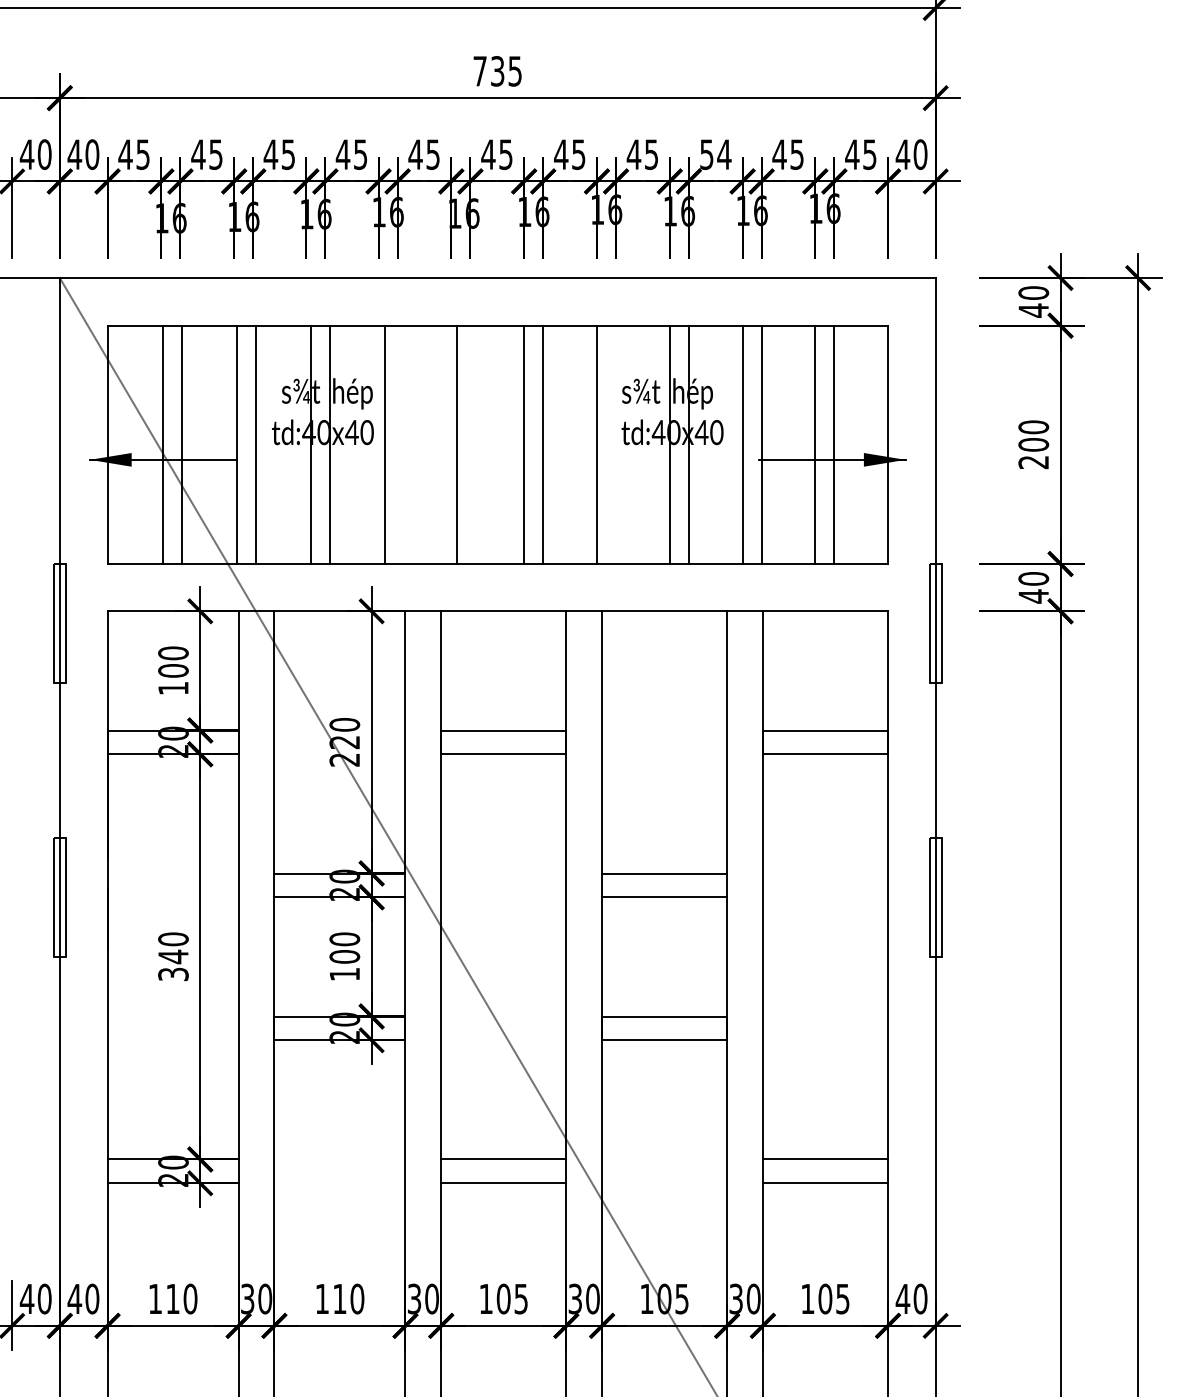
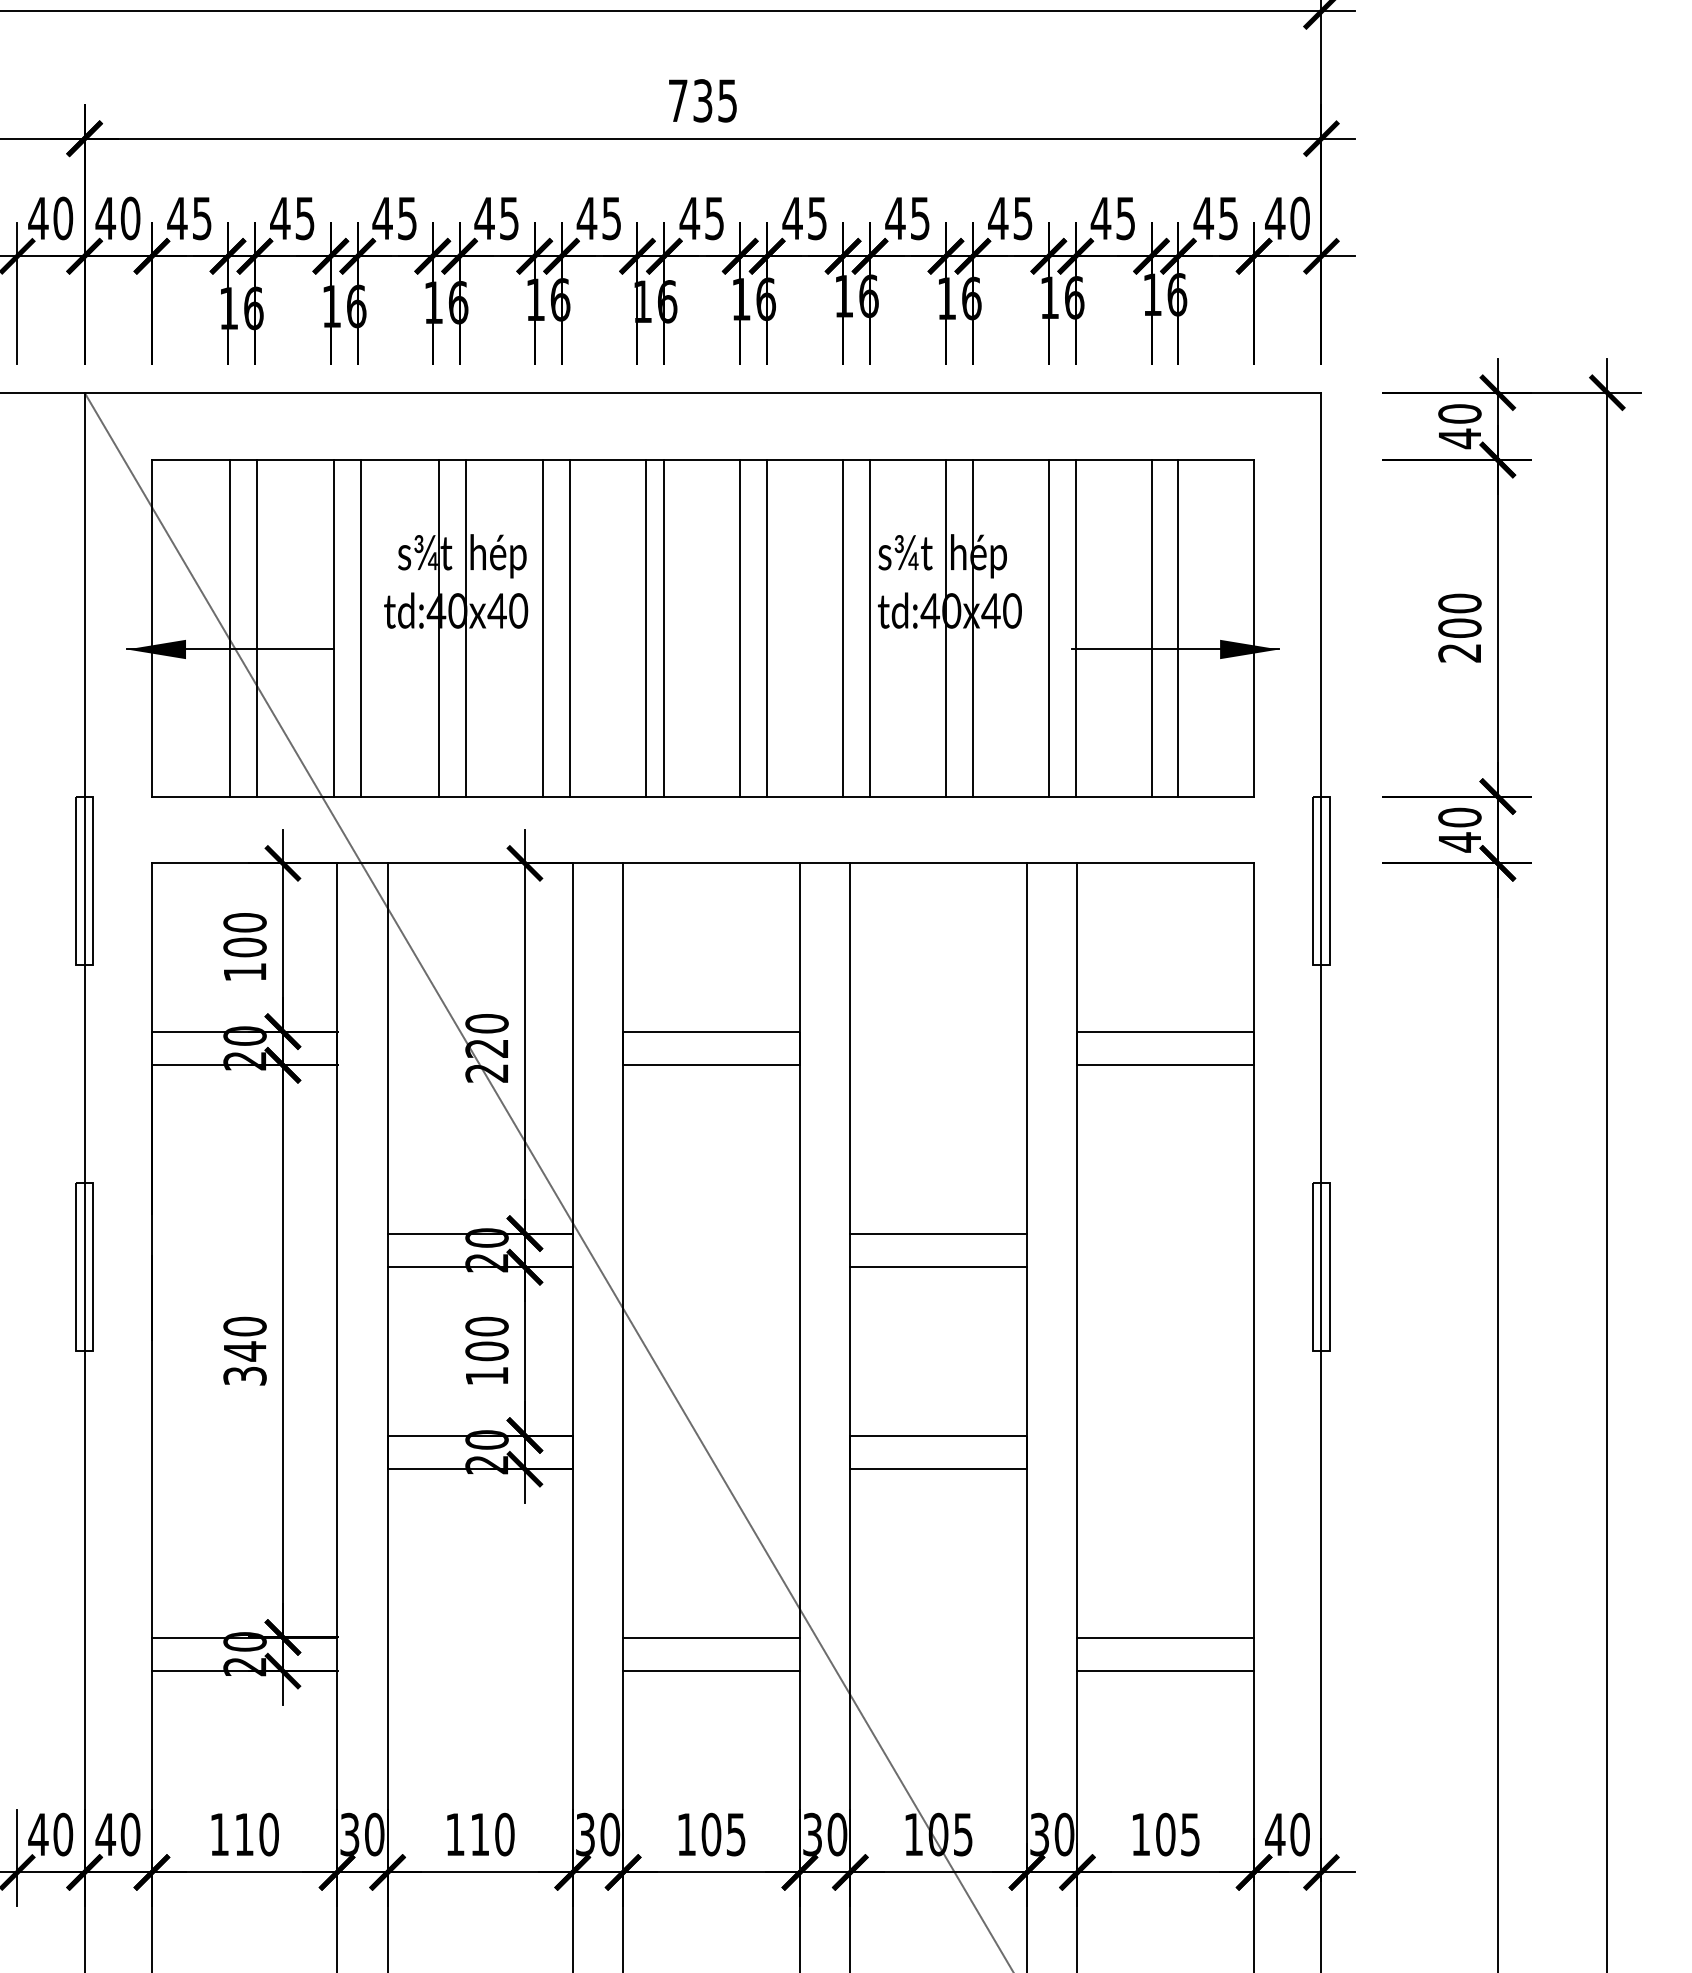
text: (715, 154) -> (1010, 218), 54 -> 45
line: (403, 444) -> (569, 627), added
line: (470, 444) -> (664, 627), added
line: (616, 444) -> (870, 627), added

